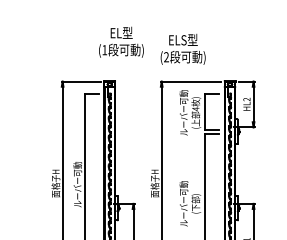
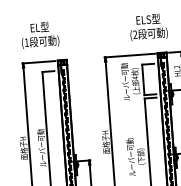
text: (121, 41) -> (40, 34), moved
text: (182, 49) -> (148, 27), moved

